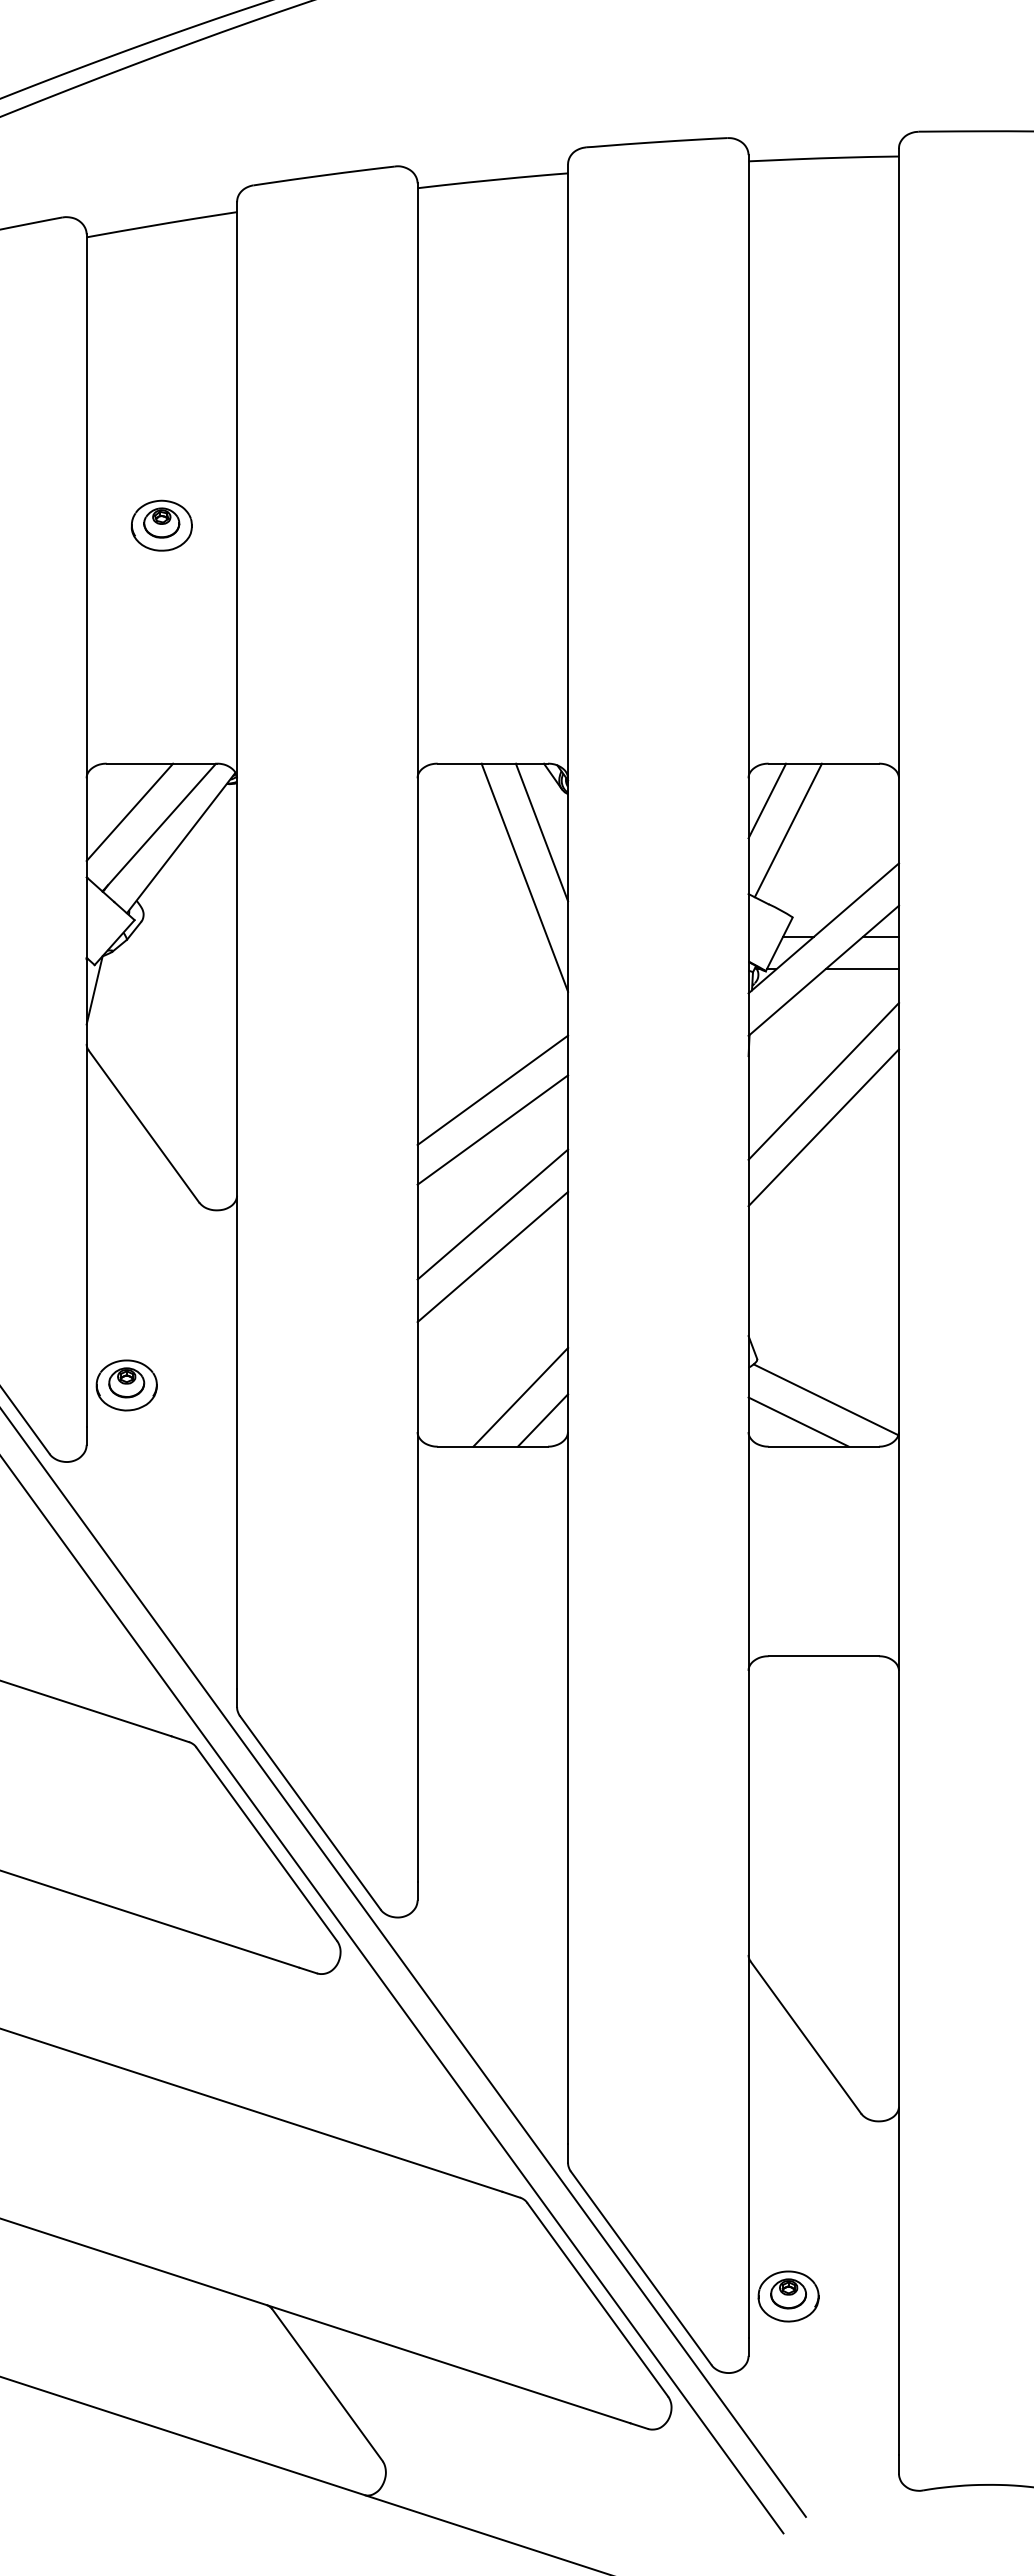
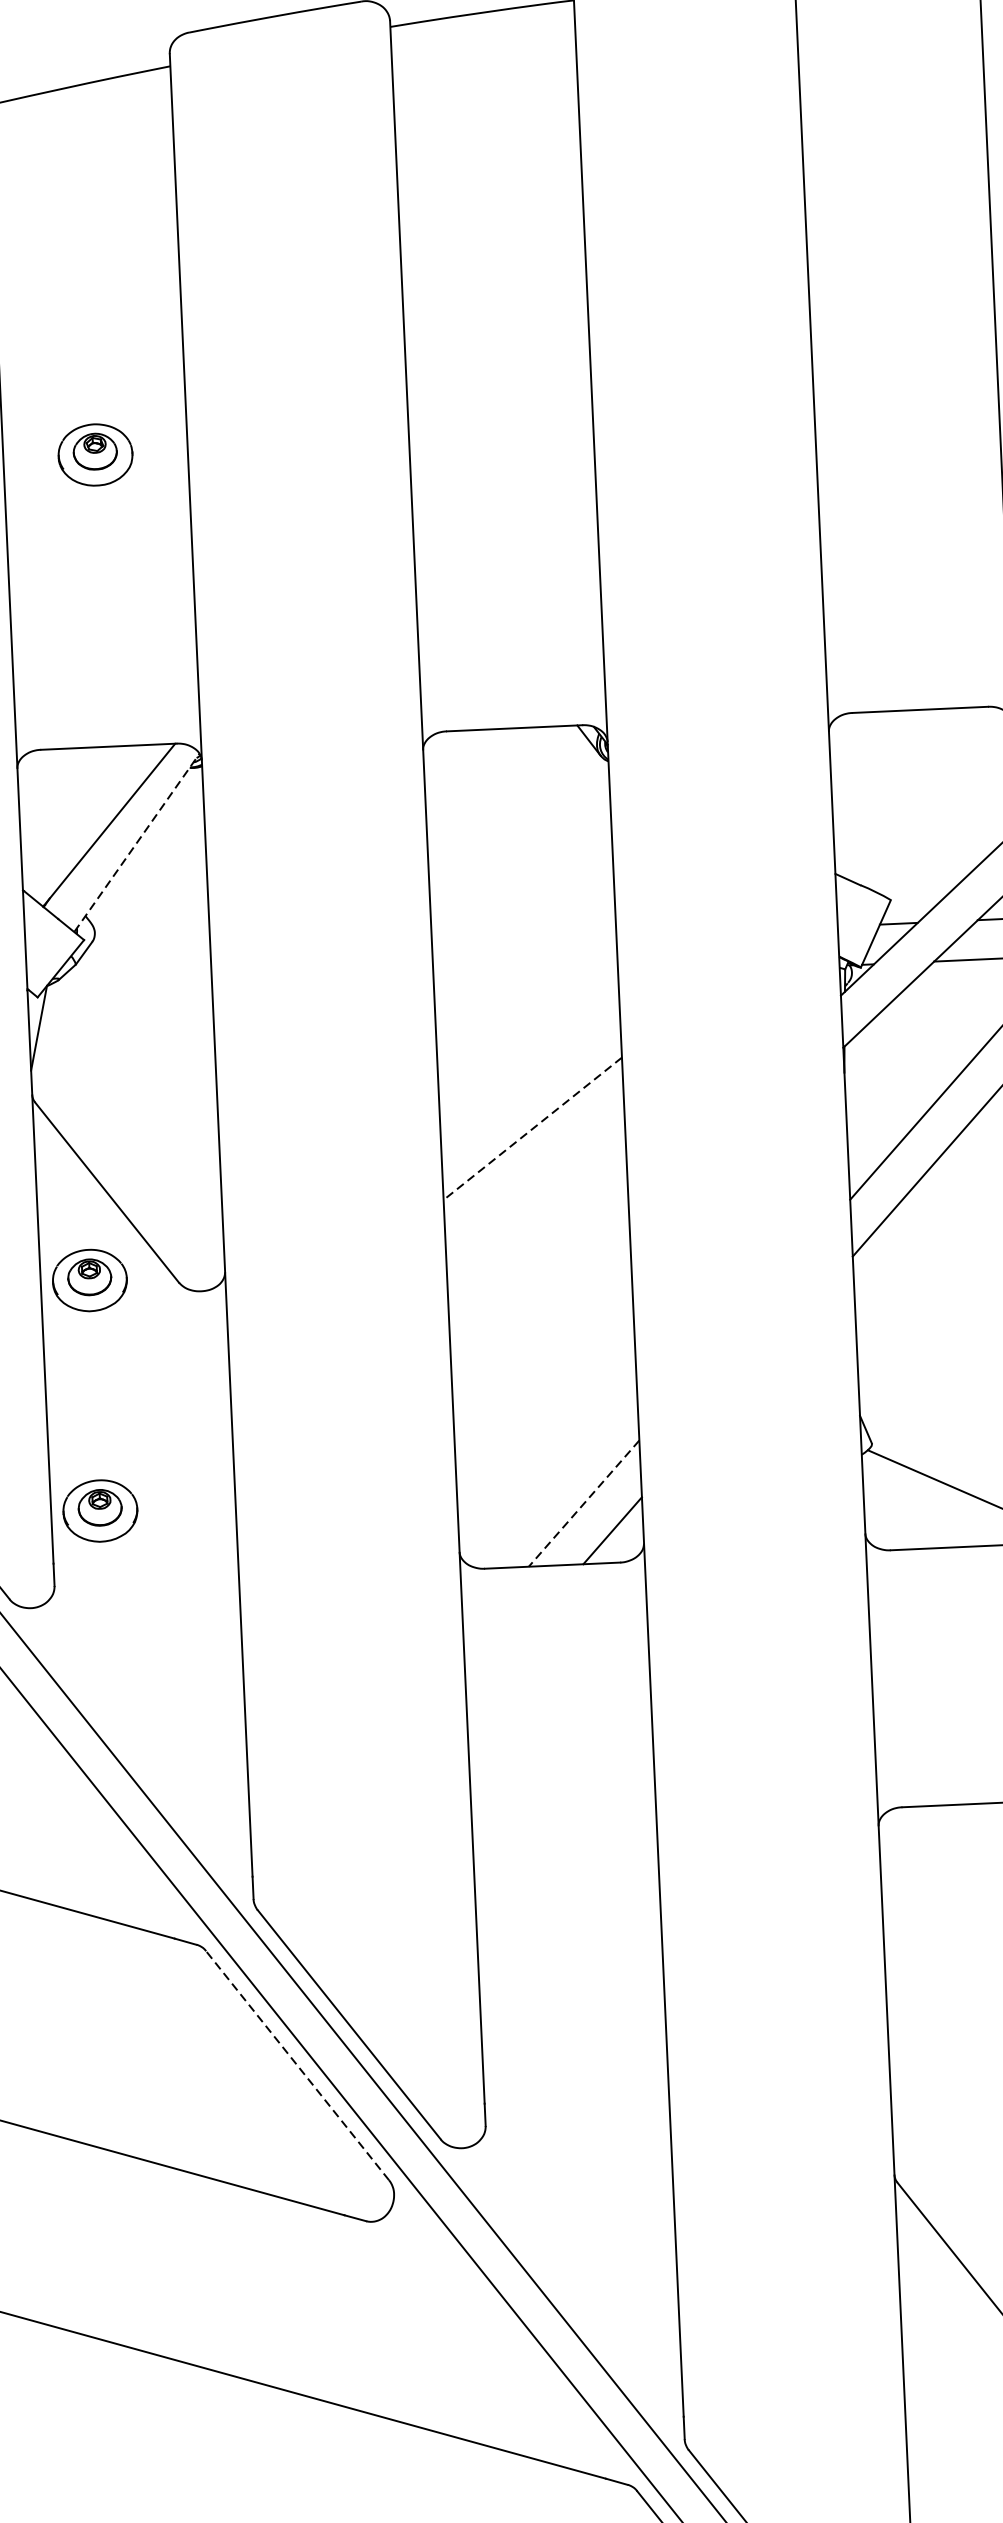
line: (767, 800) -> (853, 758), removed
line: (129, 811) -> (71, 807), removed
line: (788, 830) -> (880, 793), removed
line: (541, 832) -> (578, 809), removed
line: (181, 842) -> (137, 842), solid -> dashed
line: (524, 877) -> (559, 866), removed
line: (492, 1090) -> (532, 1128), solid -> dashed
line: (492, 1129) -> (534, 1176), removed
part: (126, 1197) -> (89, 1280), added
line: (492, 1214) -> (539, 1281), removed
line: (492, 1256) -> (541, 1332), removed
line: (520, 1397) -> (583, 1503), solid -> dashed
line: (798, 1421) -> (925, 1517), removed
line: (266, 1843) -> (297, 2064), solid -> dashed

